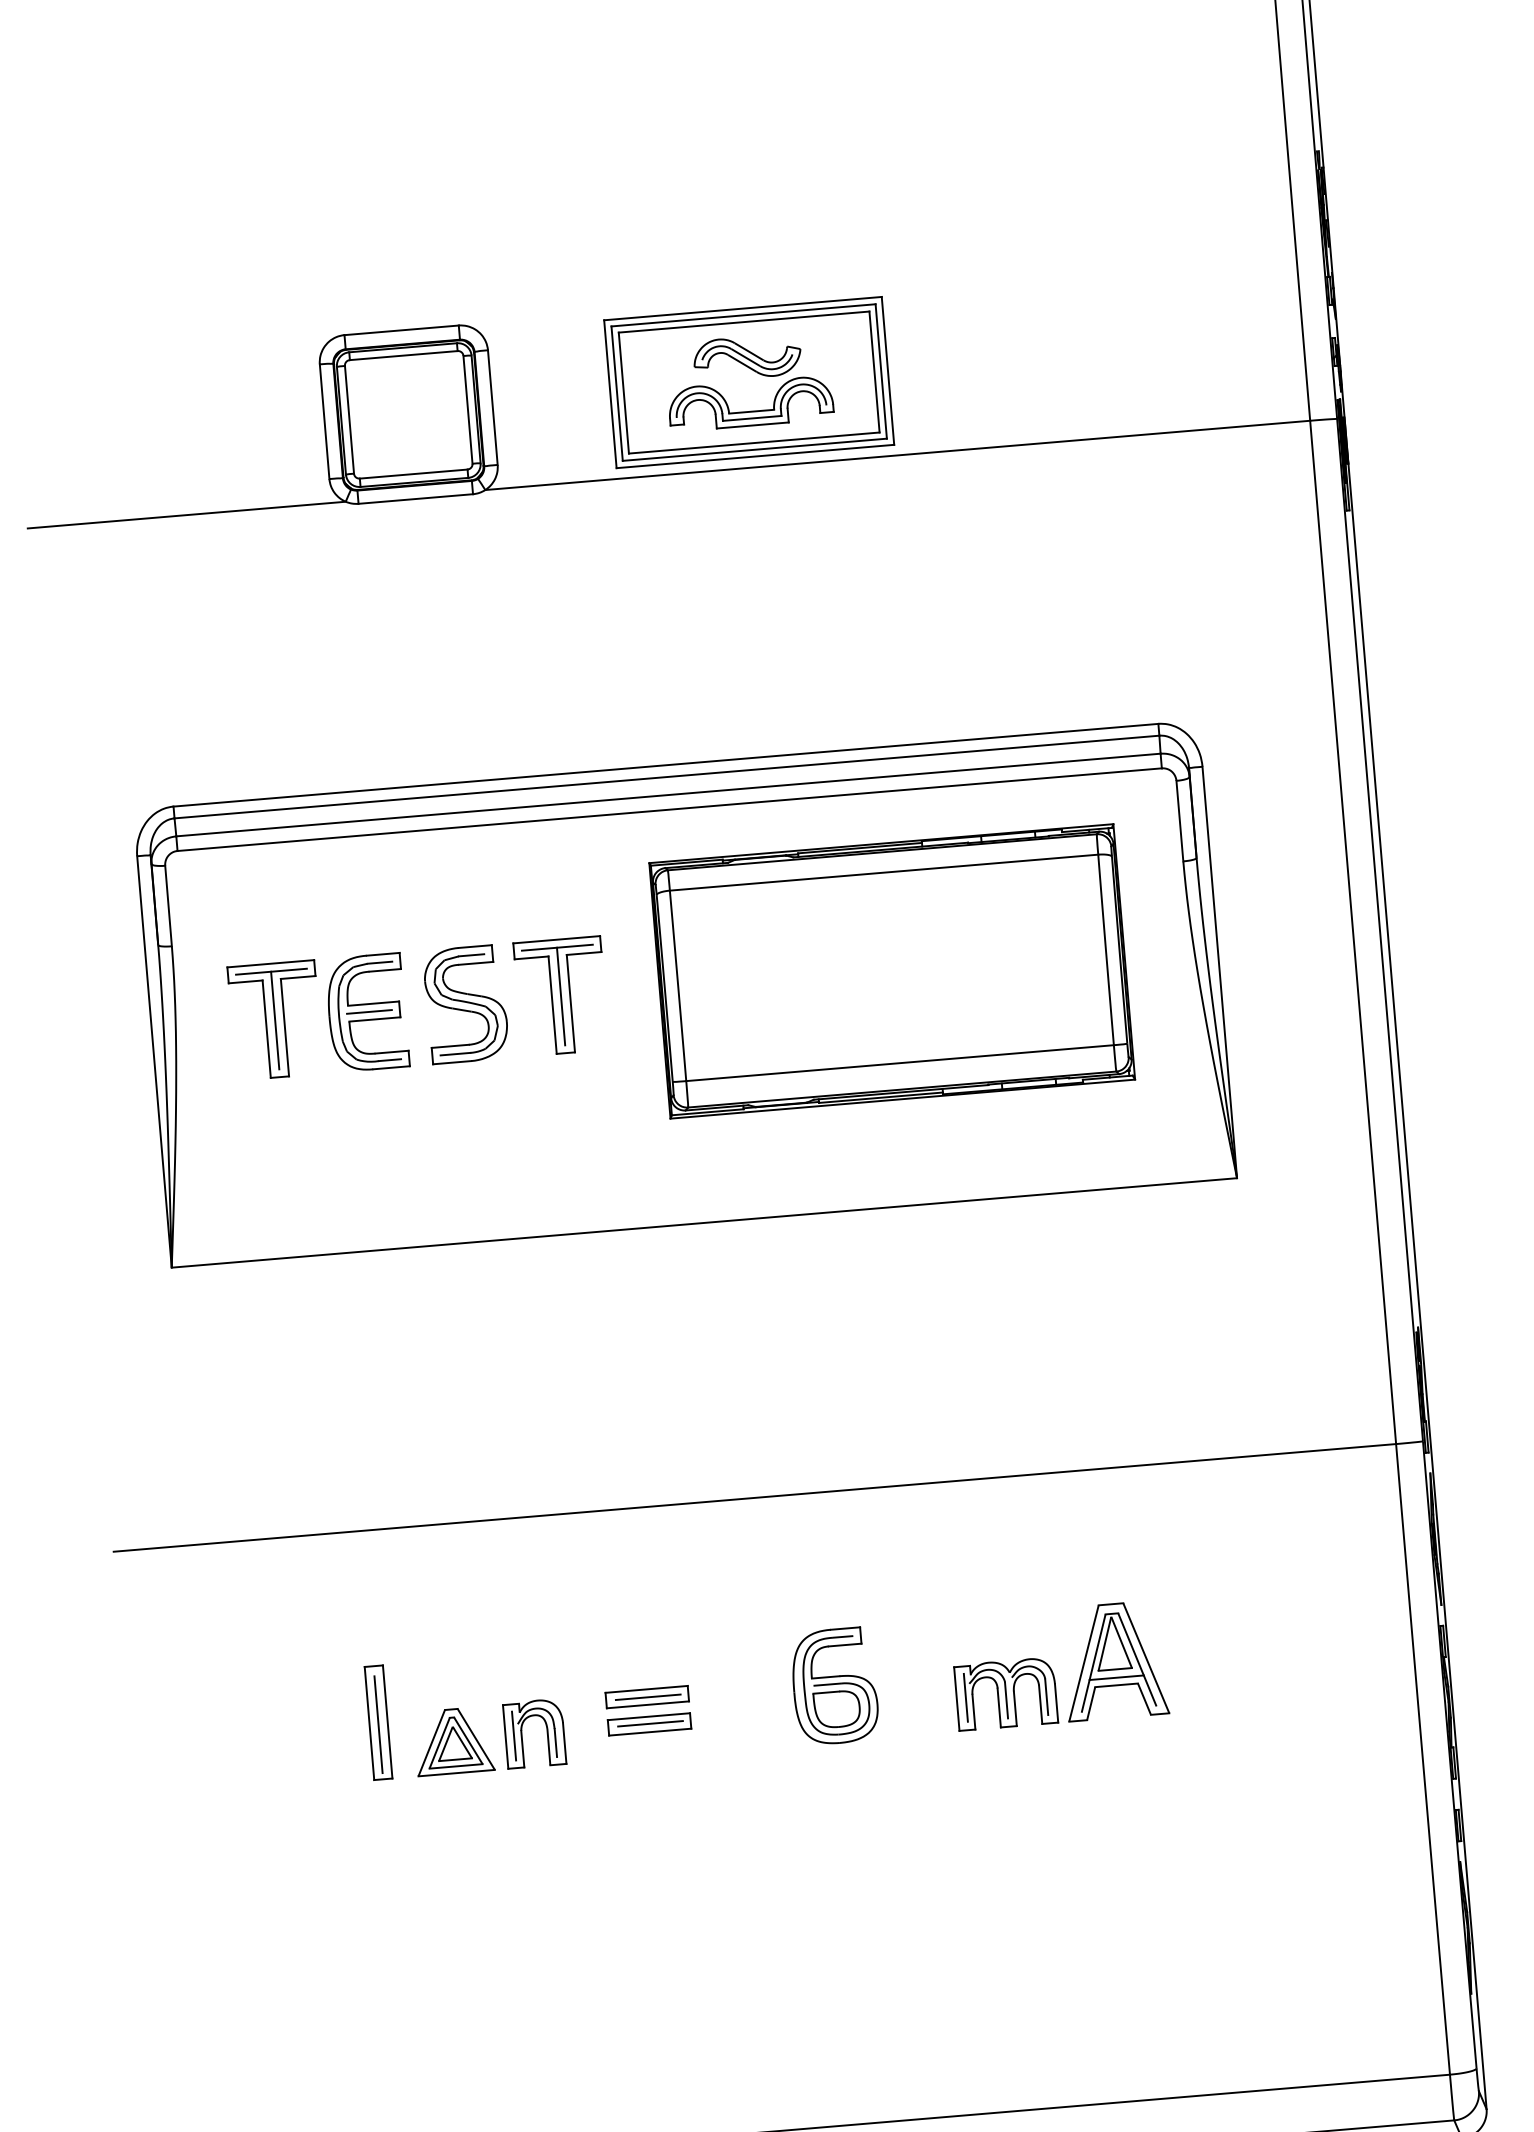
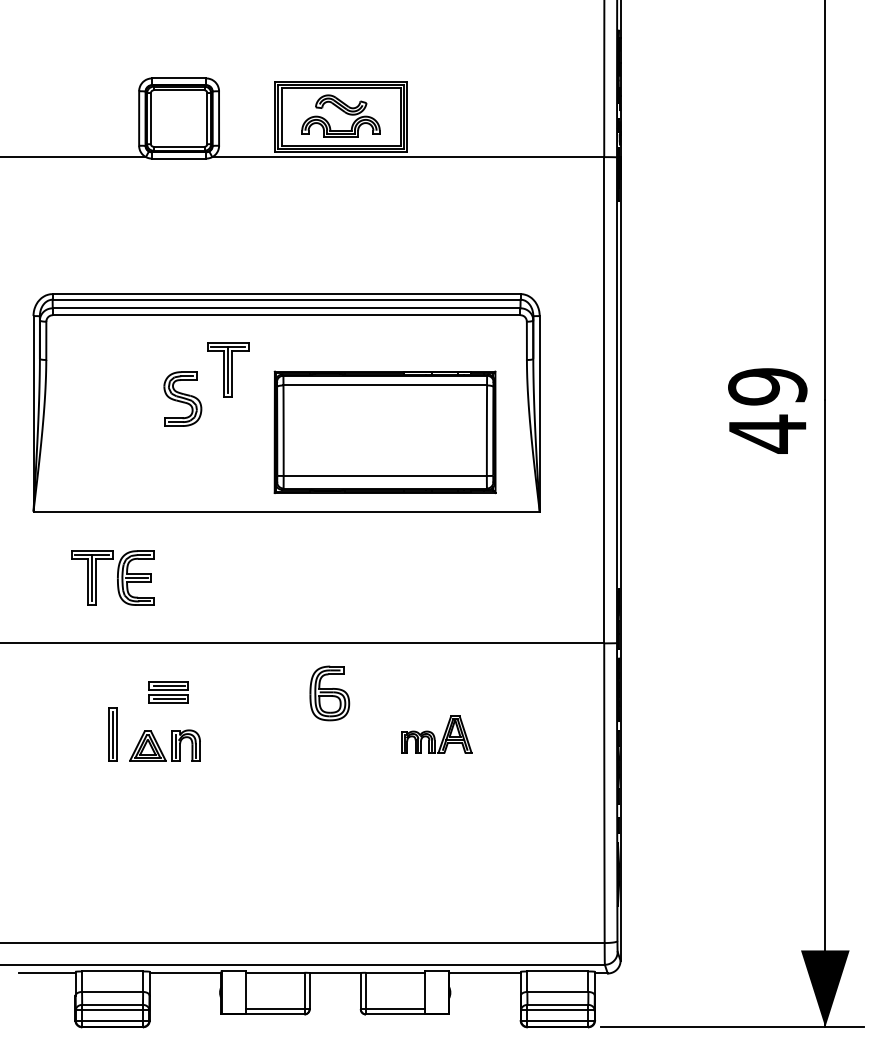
part: (890, 971) -> (384, 432), moved
part: (562, 995) -> (228, 369), moved
part: (317, 1015) -> (112, 577), moved
part: (1059, 1665) -> (436, 734), size x0.7
part: (834, 1686) -> (329, 693), moved
part: (647, 1710) -> (168, 692), moved

